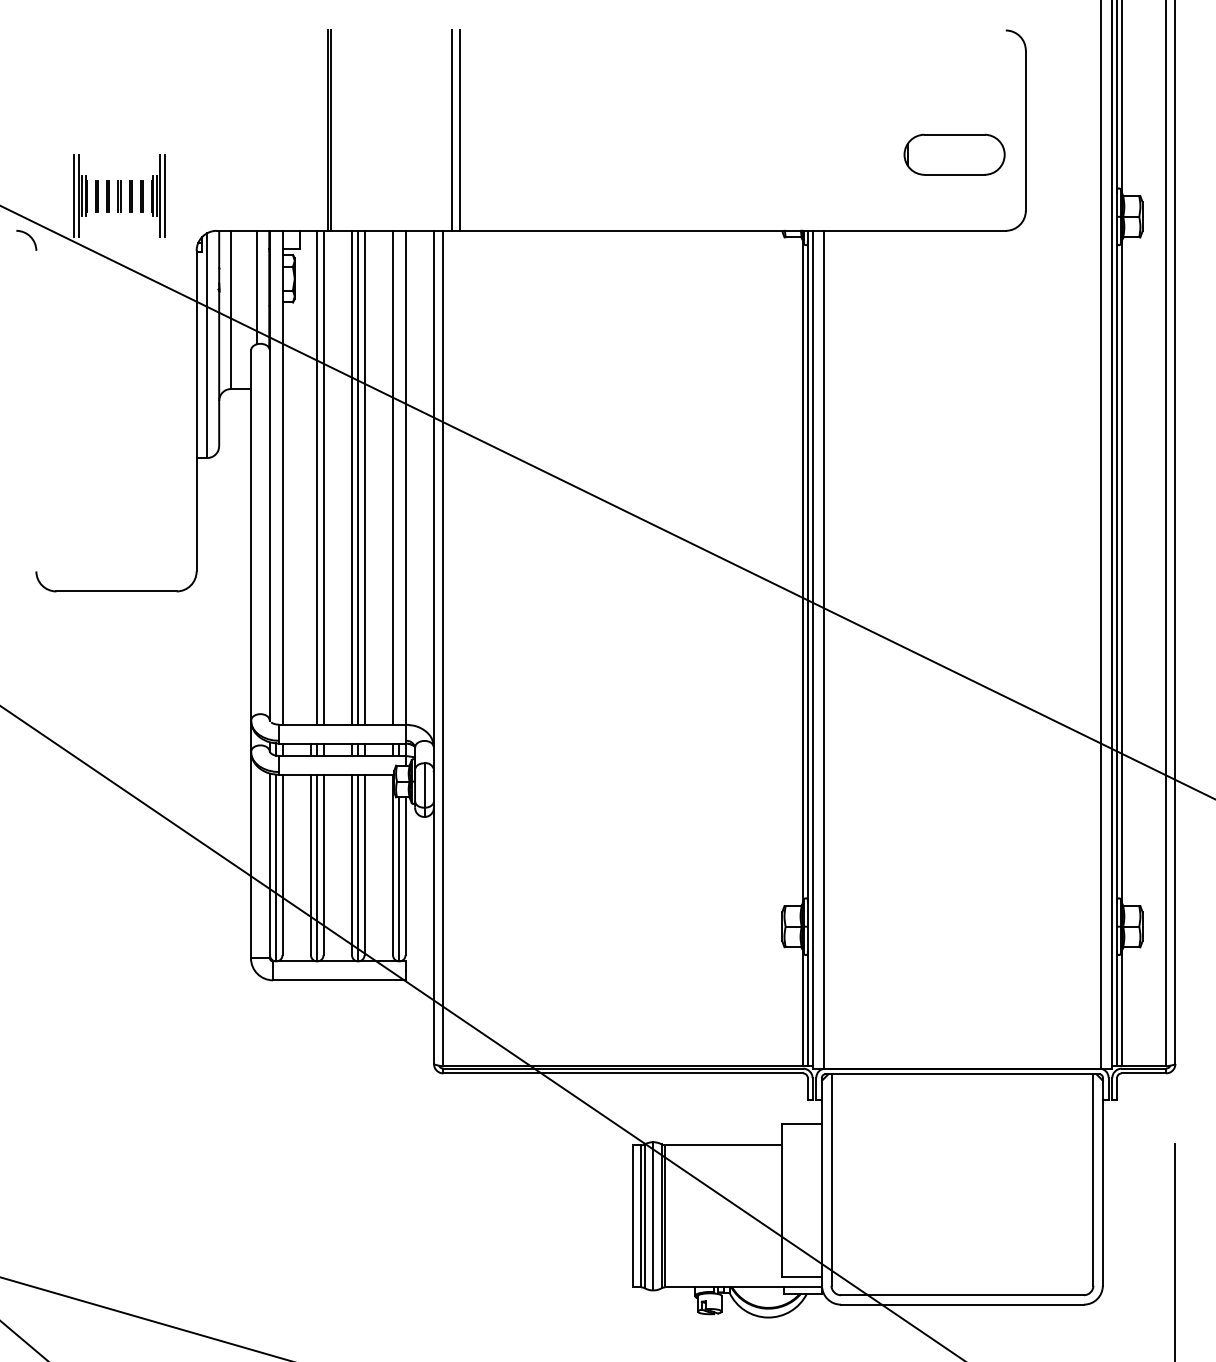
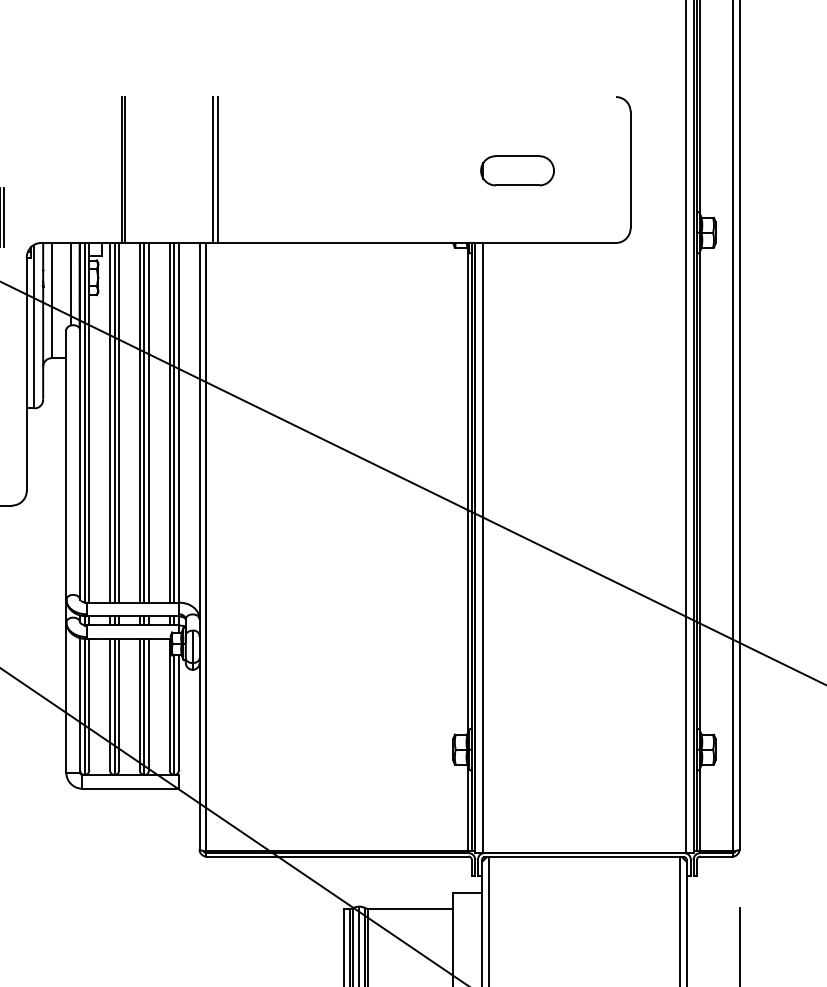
part: (954, 154) -> (517, 170), moved
line: (276, 477) -> (84, 422), added
line: (310, 477) -> (109, 422), added
line: (399, 477) -> (174, 422), added

